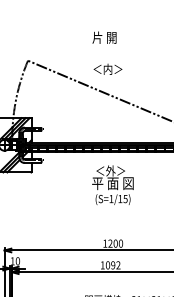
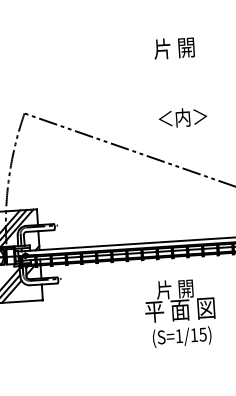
text: (104, 37) -> (174, 47), moved
text: (107, 68) -> (182, 116), moved
text: (110, 170) -> (174, 288), ＜外＞ -> 片 開

